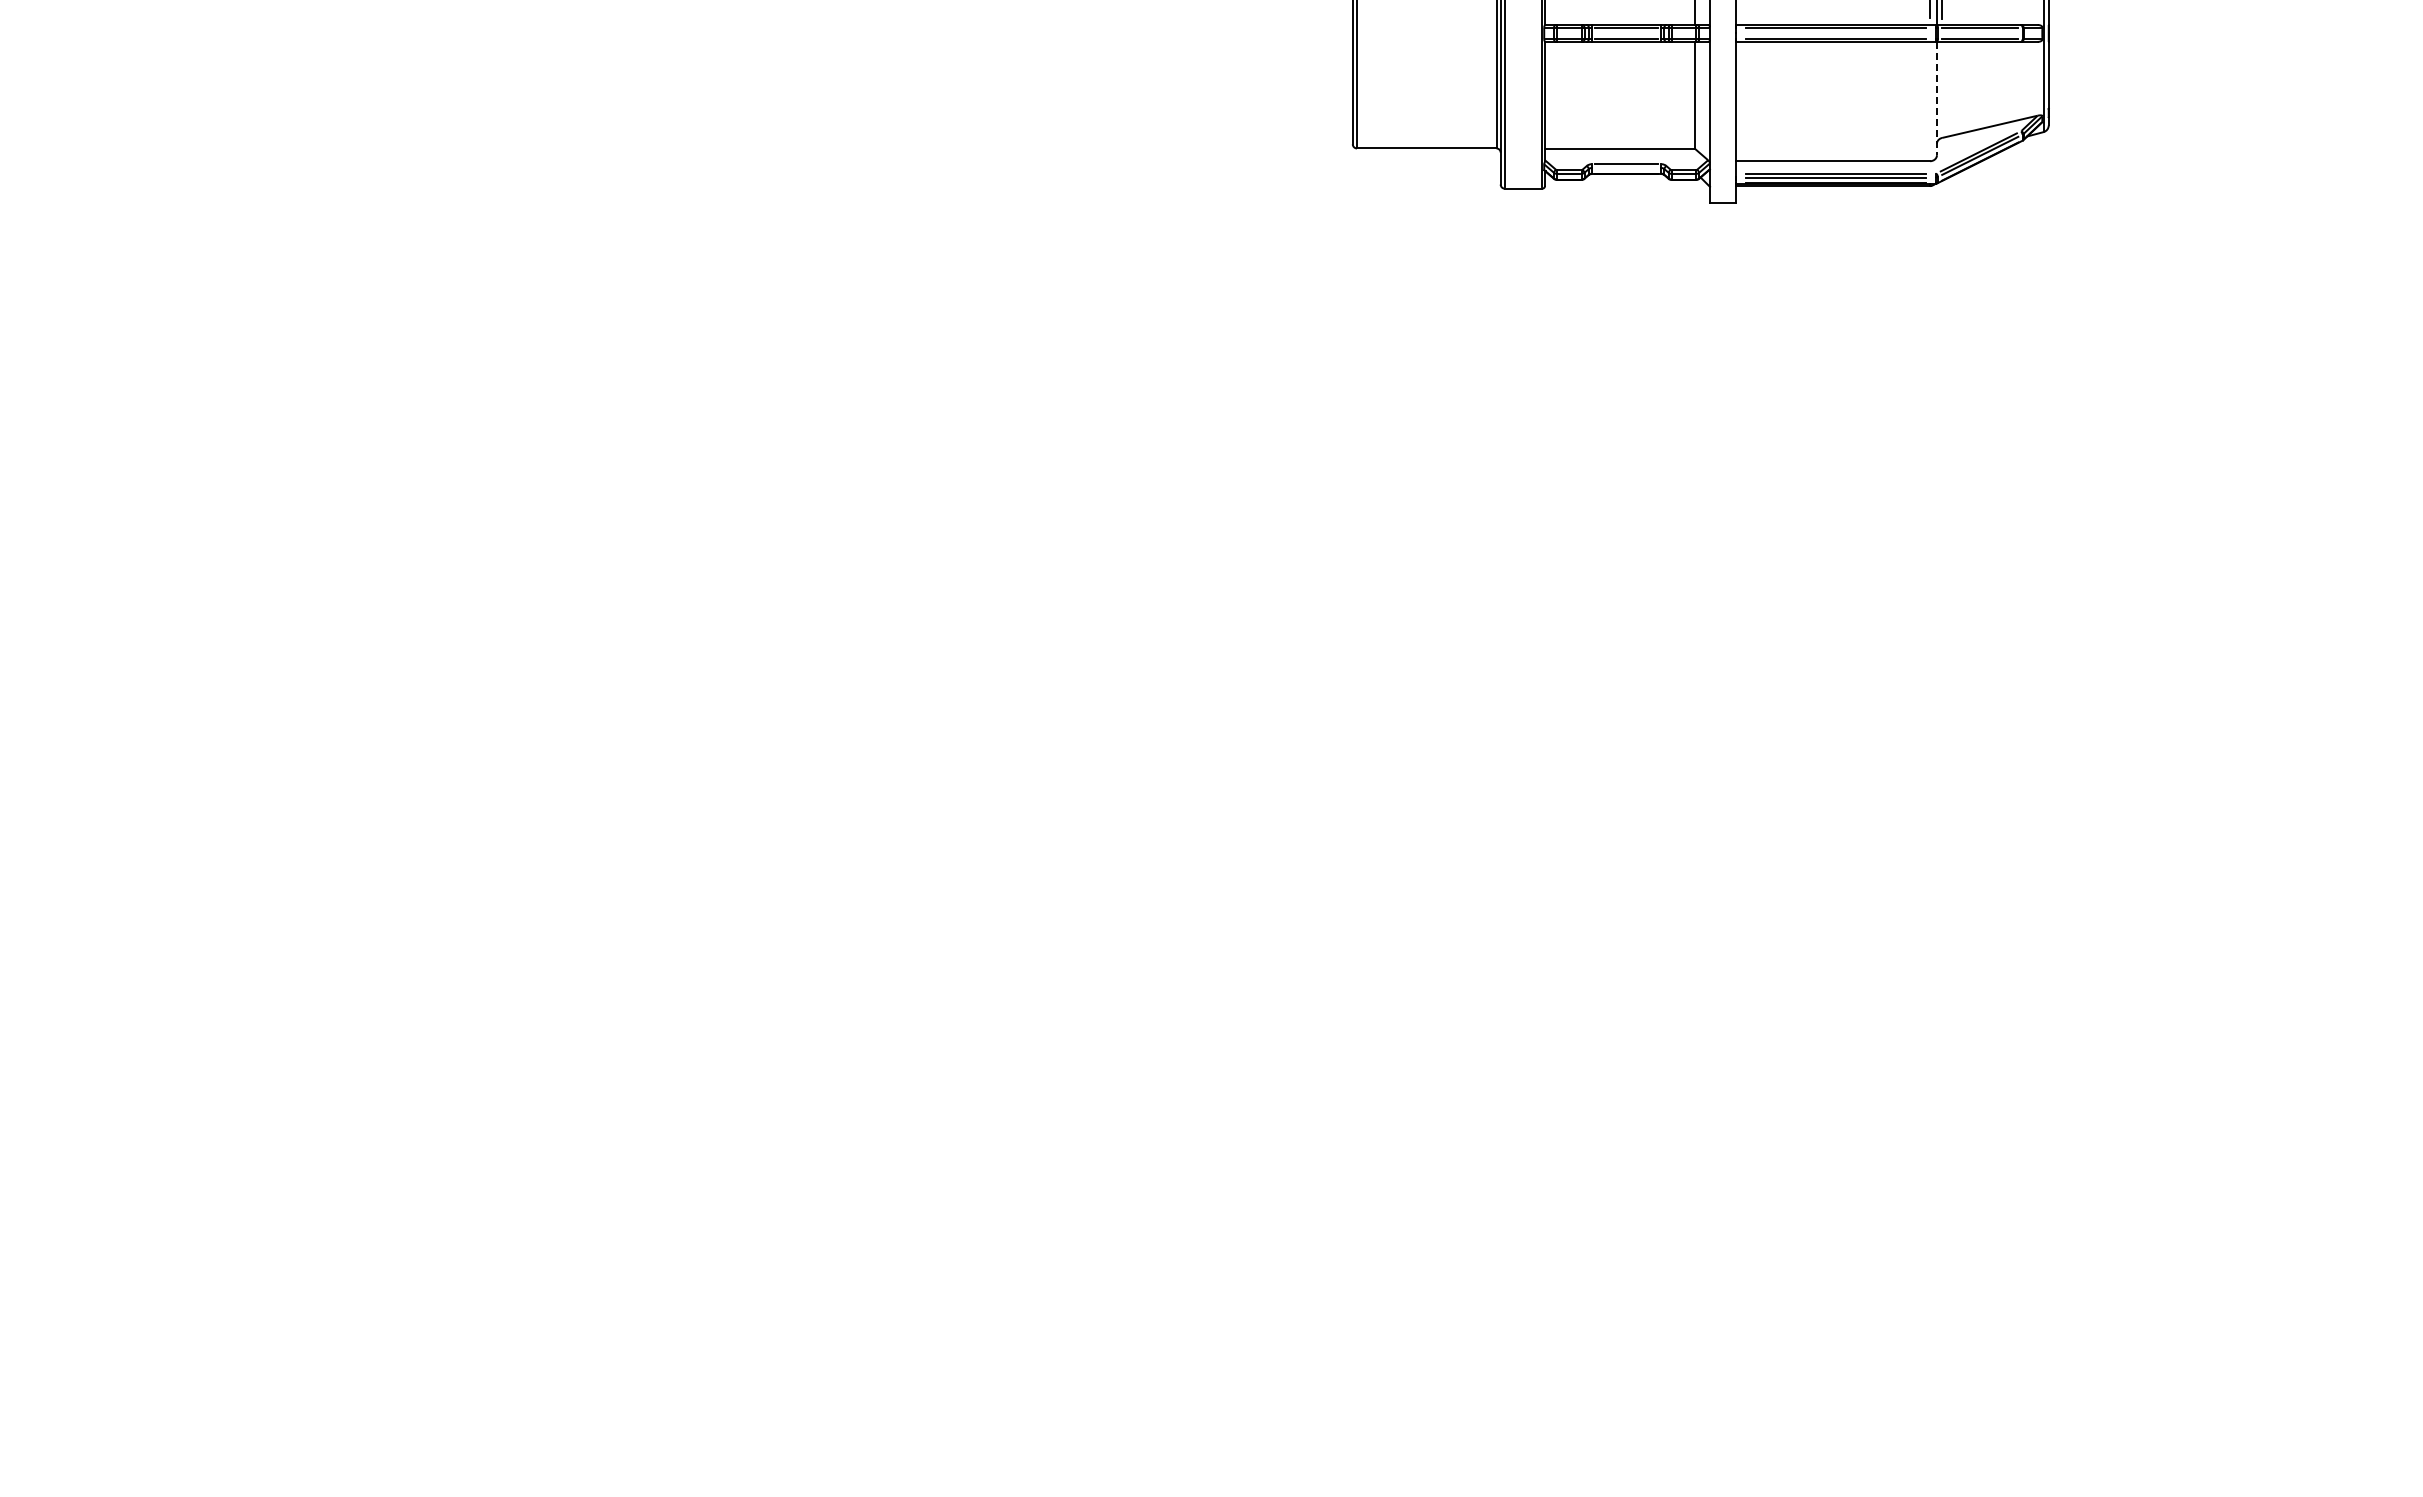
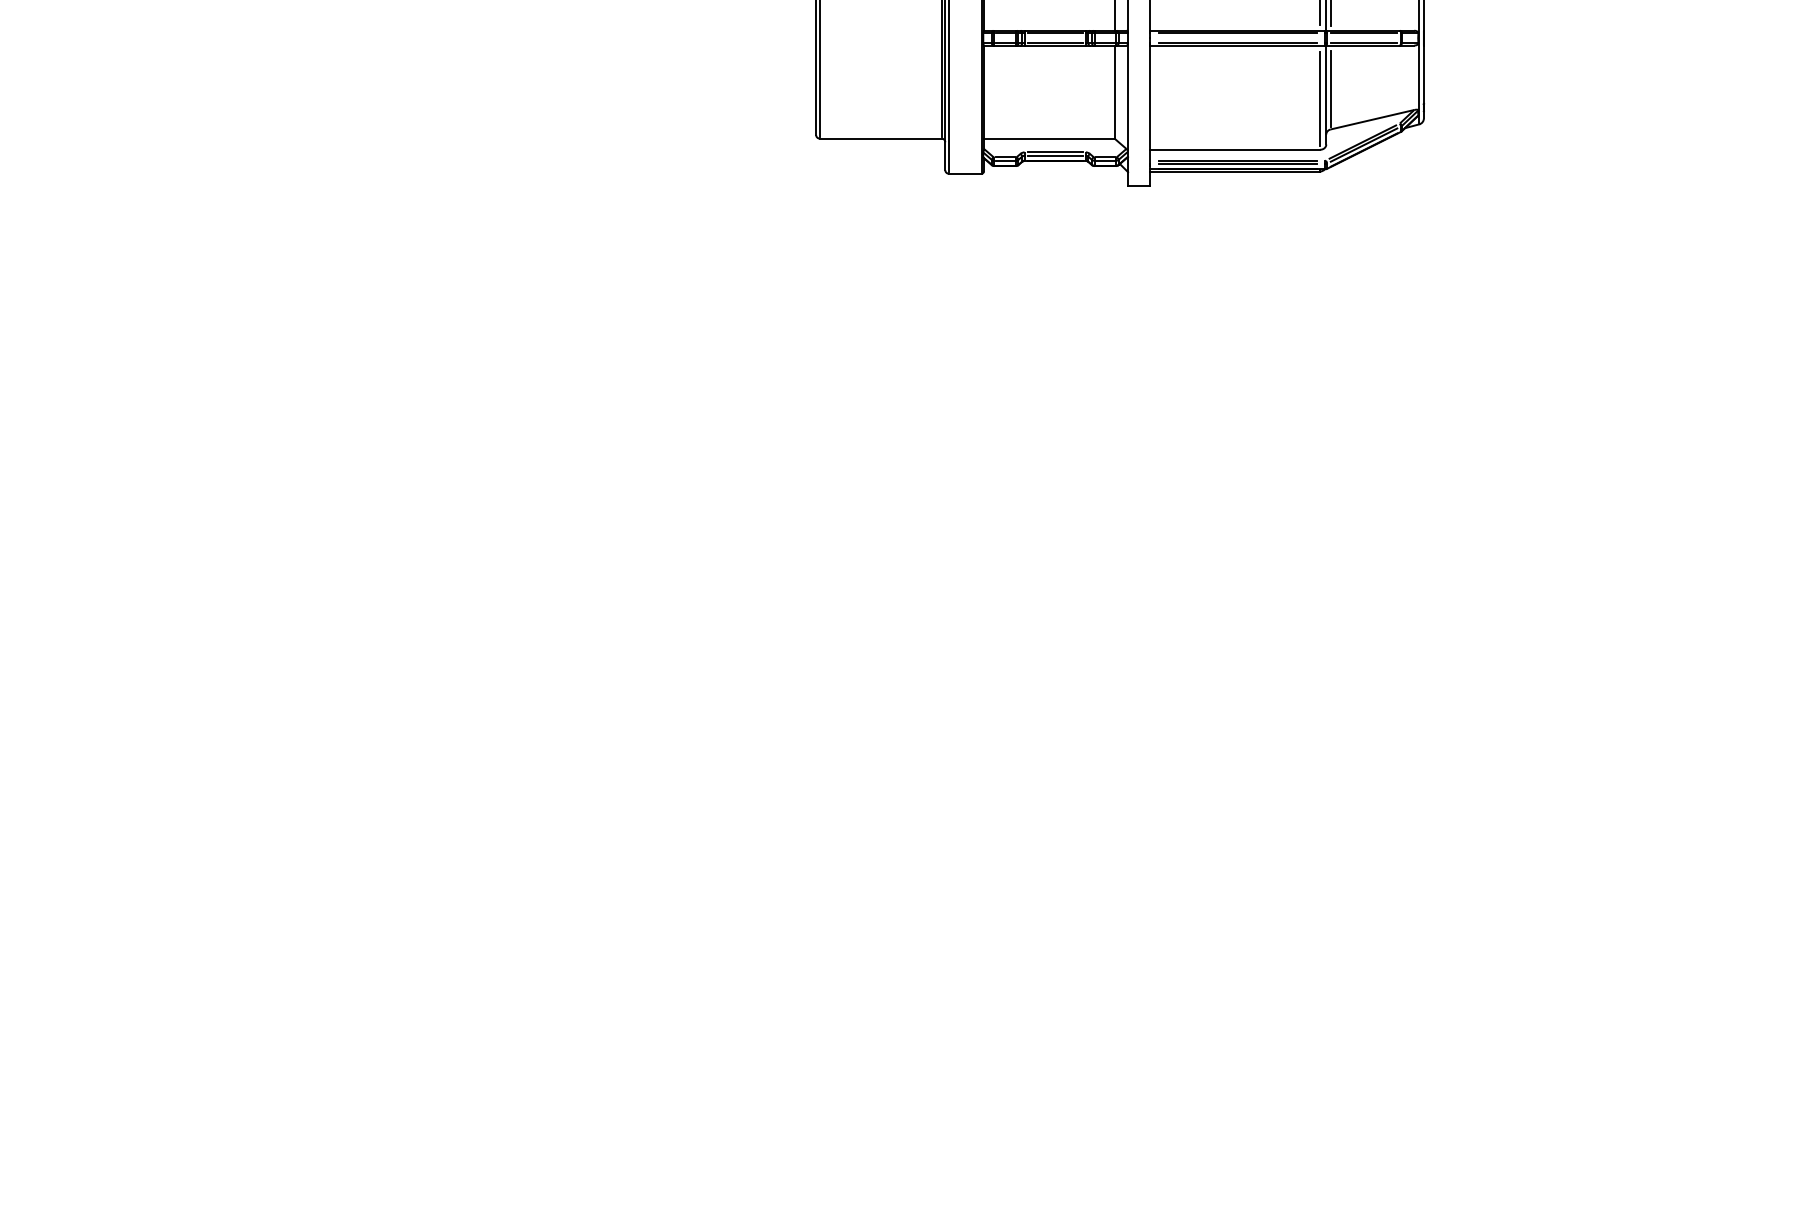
line: (1942, 90) -> (1331, 87), added
line: (1936, 98) -> (1325, 94), dashed -> solid
line: (1930, 103) -> (1320, 99), added
line: (1626, 168) -> (1055, 156), added

